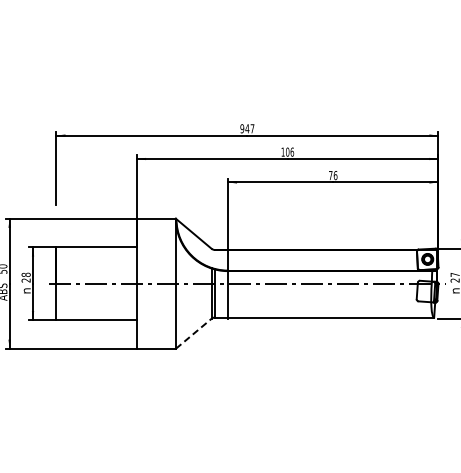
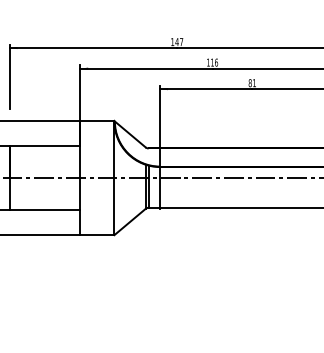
text: (242, 128) -> (172, 41), 947 -> 147
text: (287, 151) -> (212, 62), 106 -> 116
text: (333, 175) -> (252, 83), 76 -> 81
line: (194, 333) -> (130, 221), dashed -> solid

